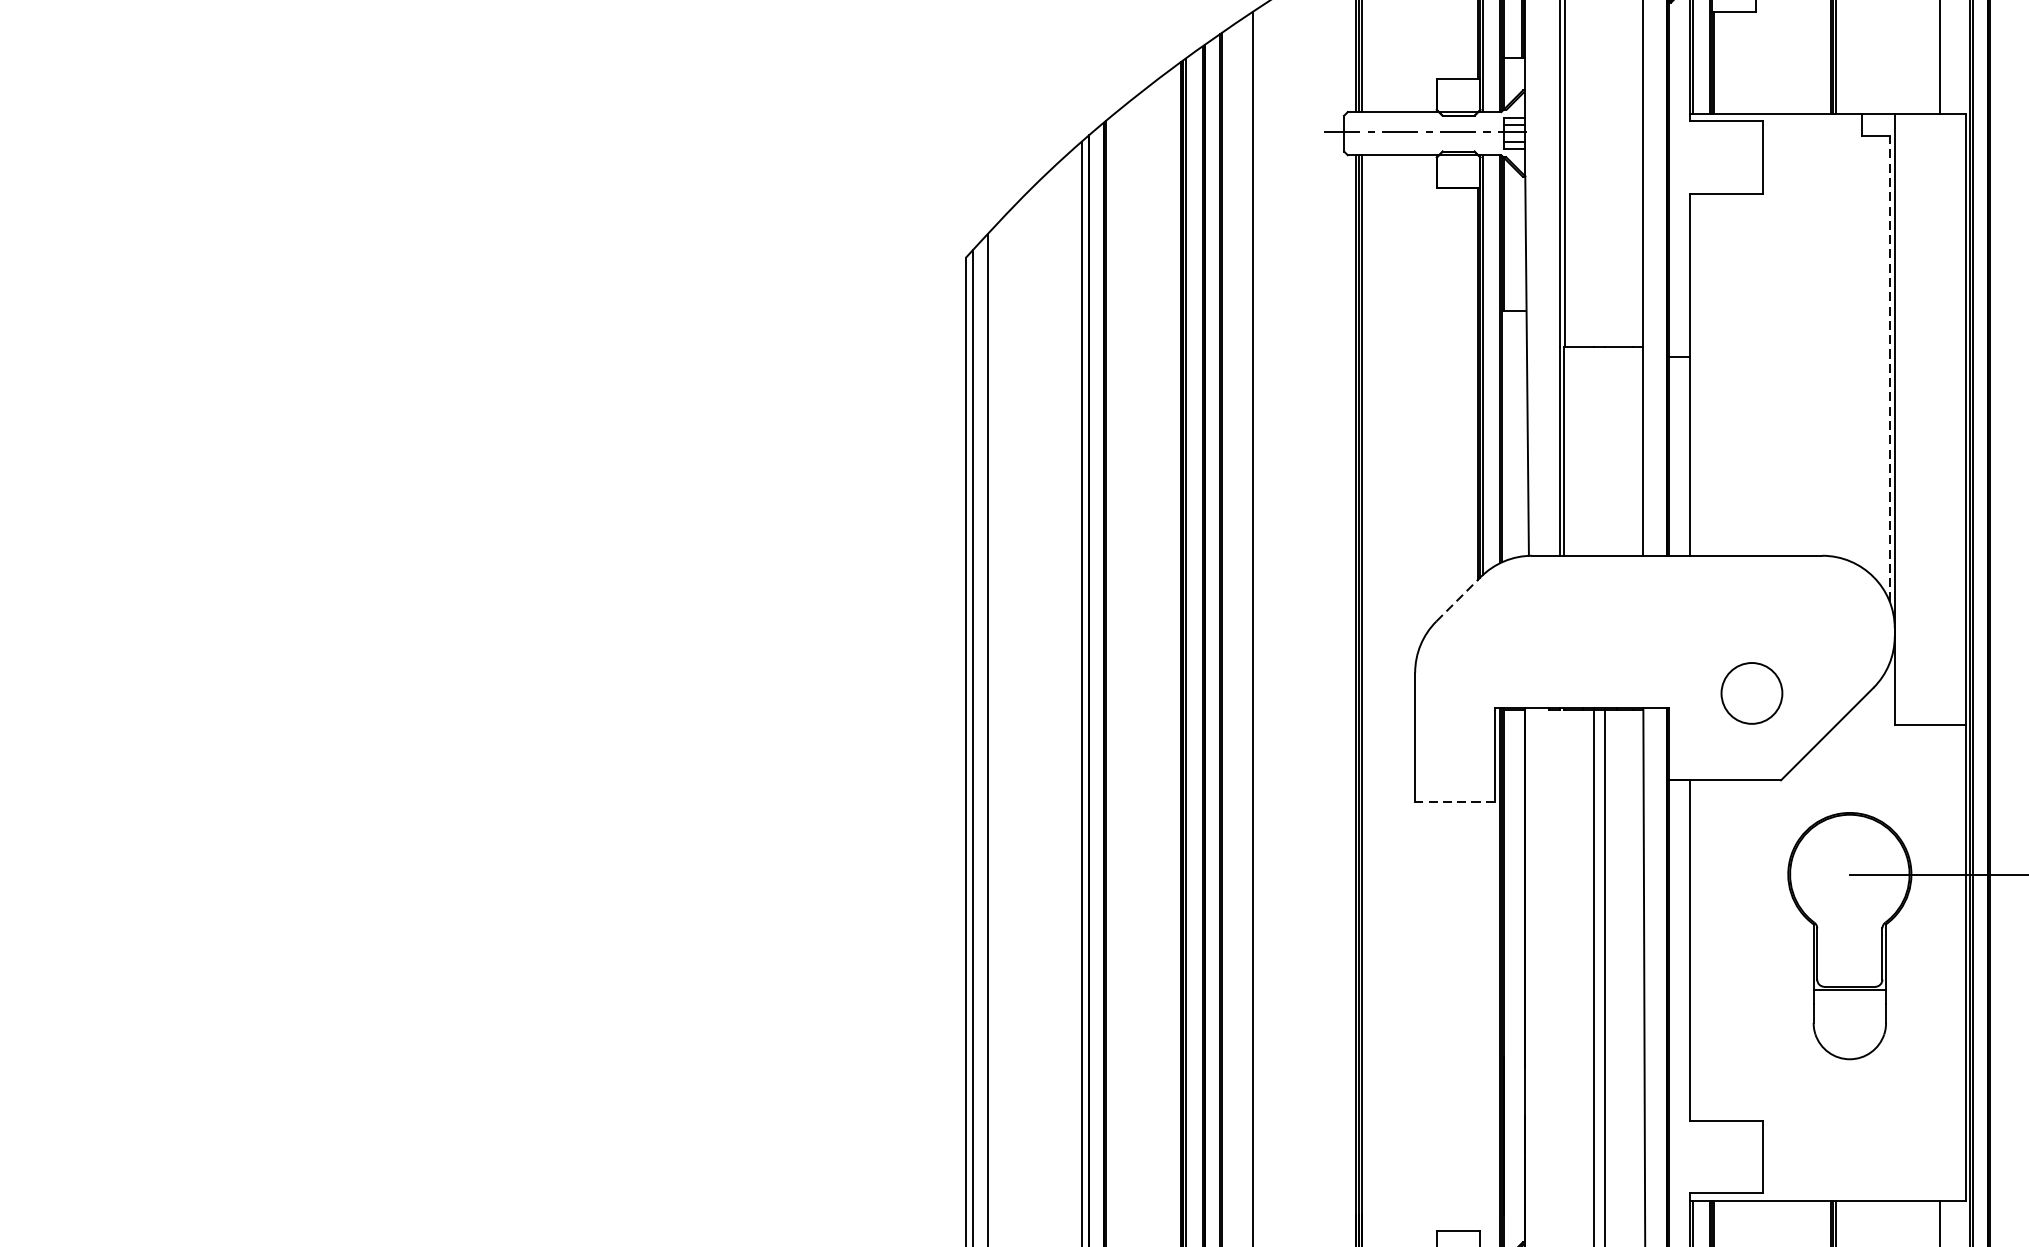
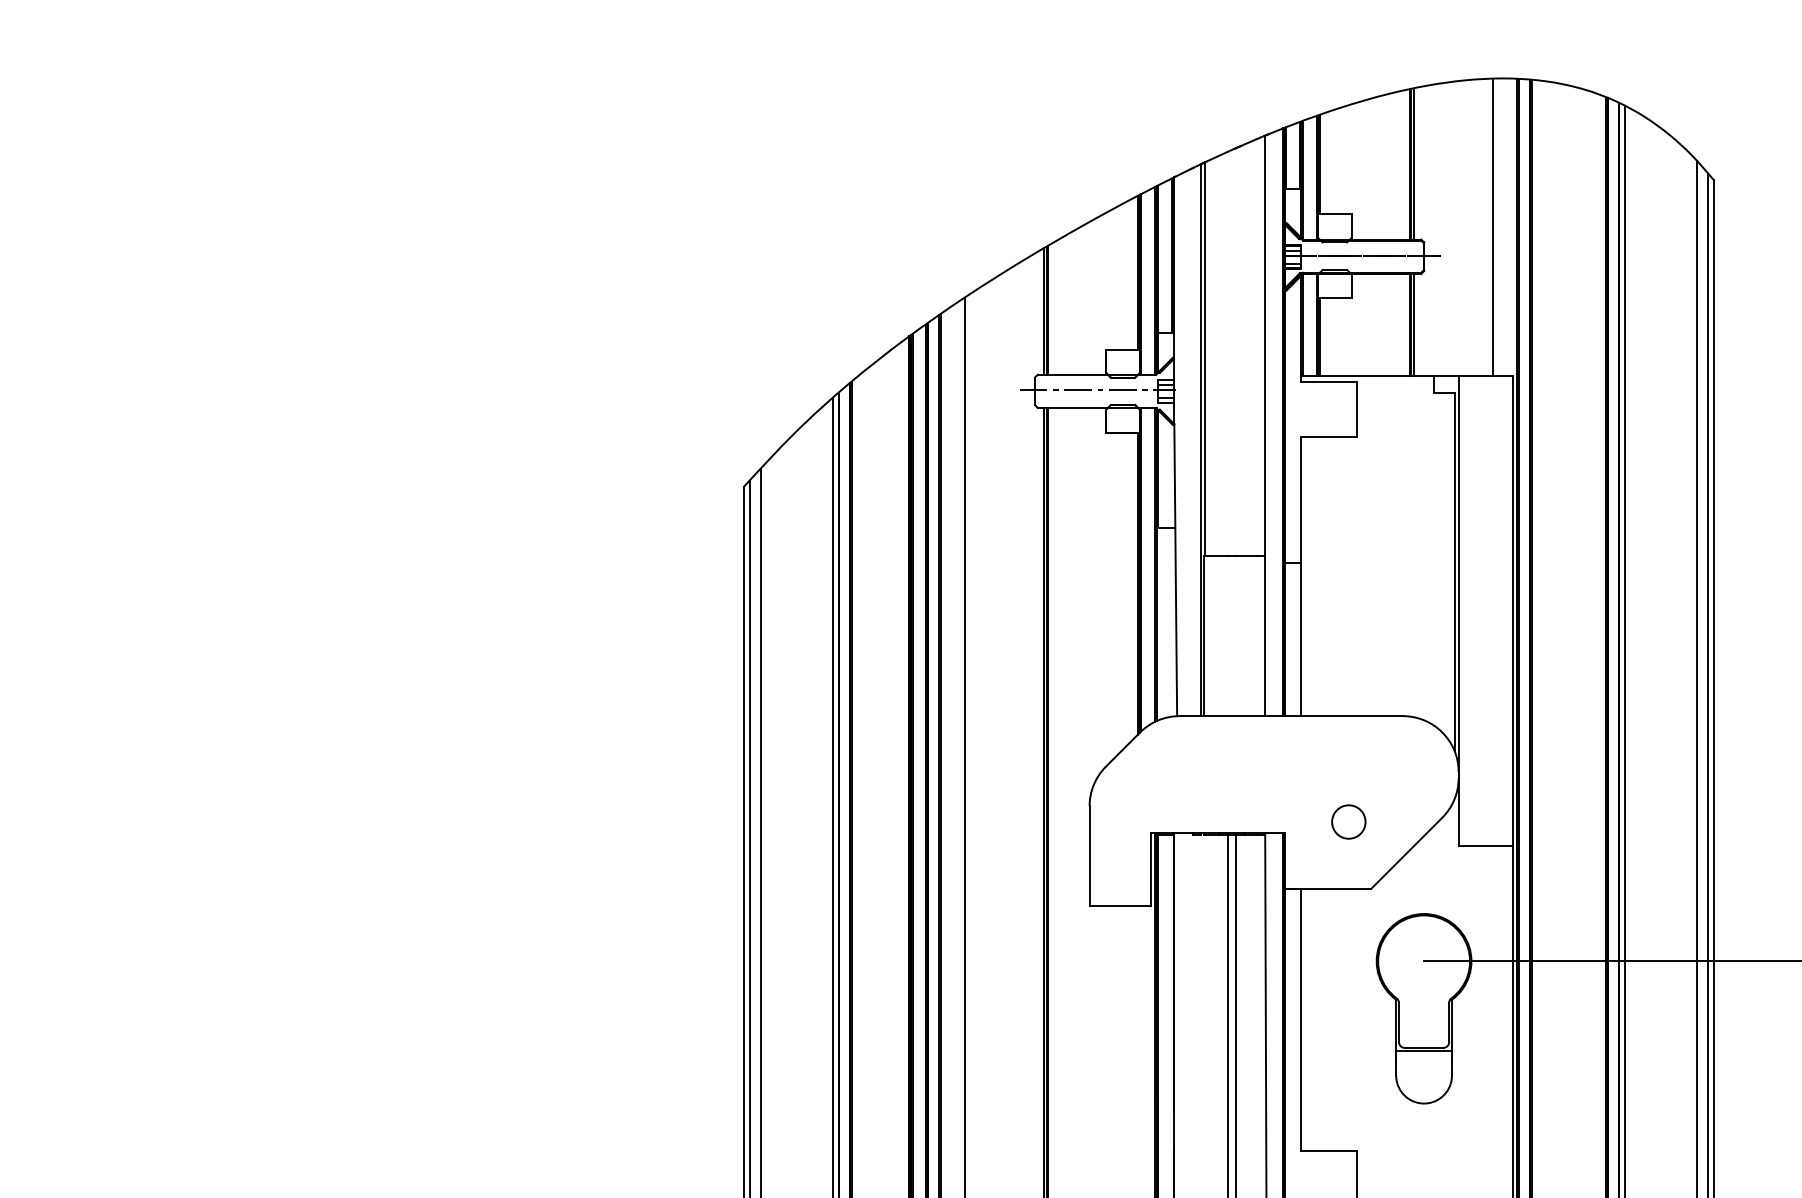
line: (1889, 367) -> (1454, 571), dashed -> solid
line: (1459, 599) -> (1123, 749), dashed -> solid
circle: (1751, 692) -> (1348, 821), size x0.71
line: (1455, 801) -> (1120, 905), dashed -> solid

